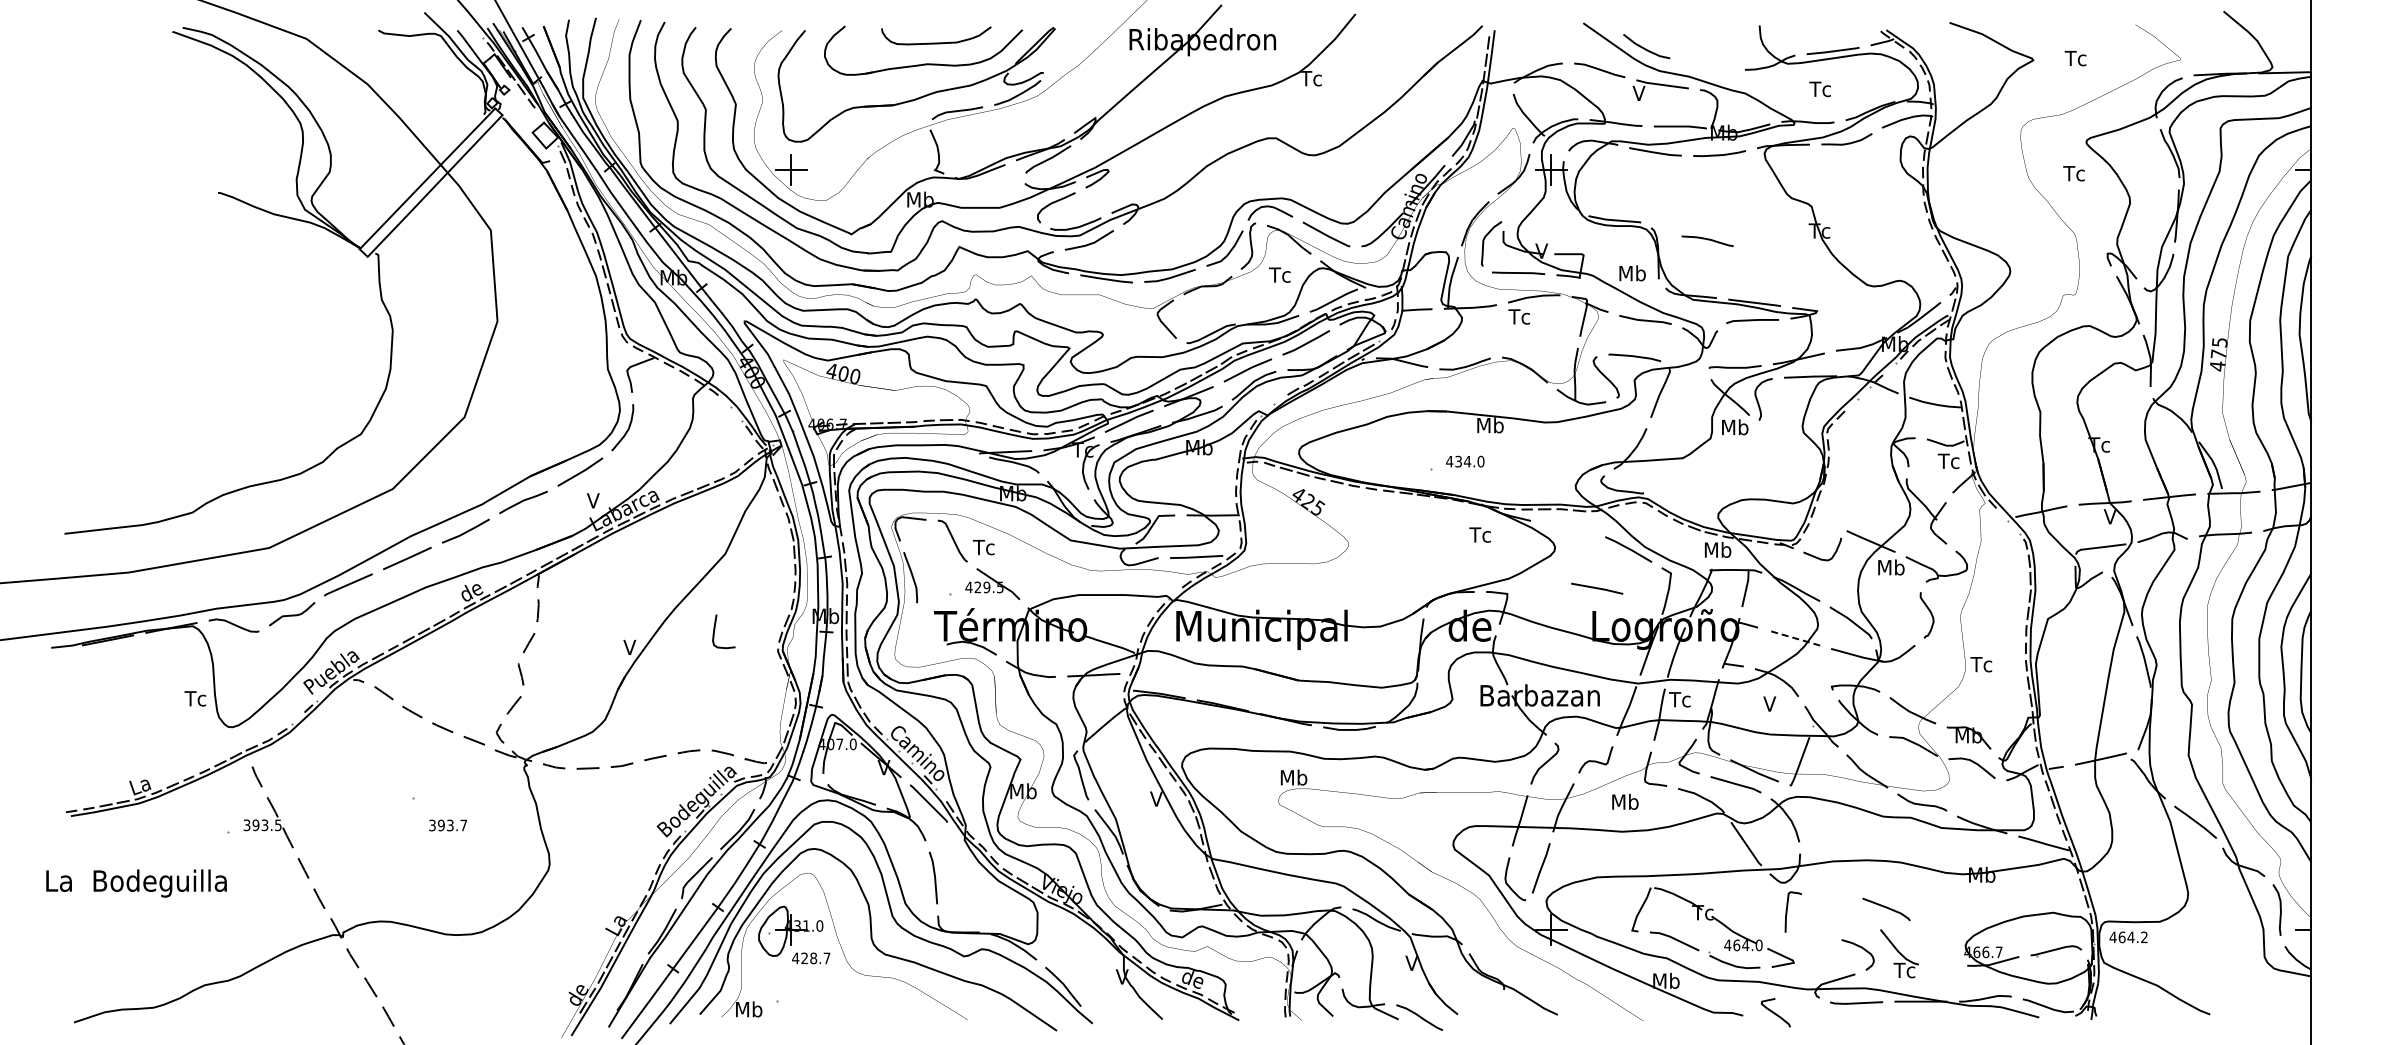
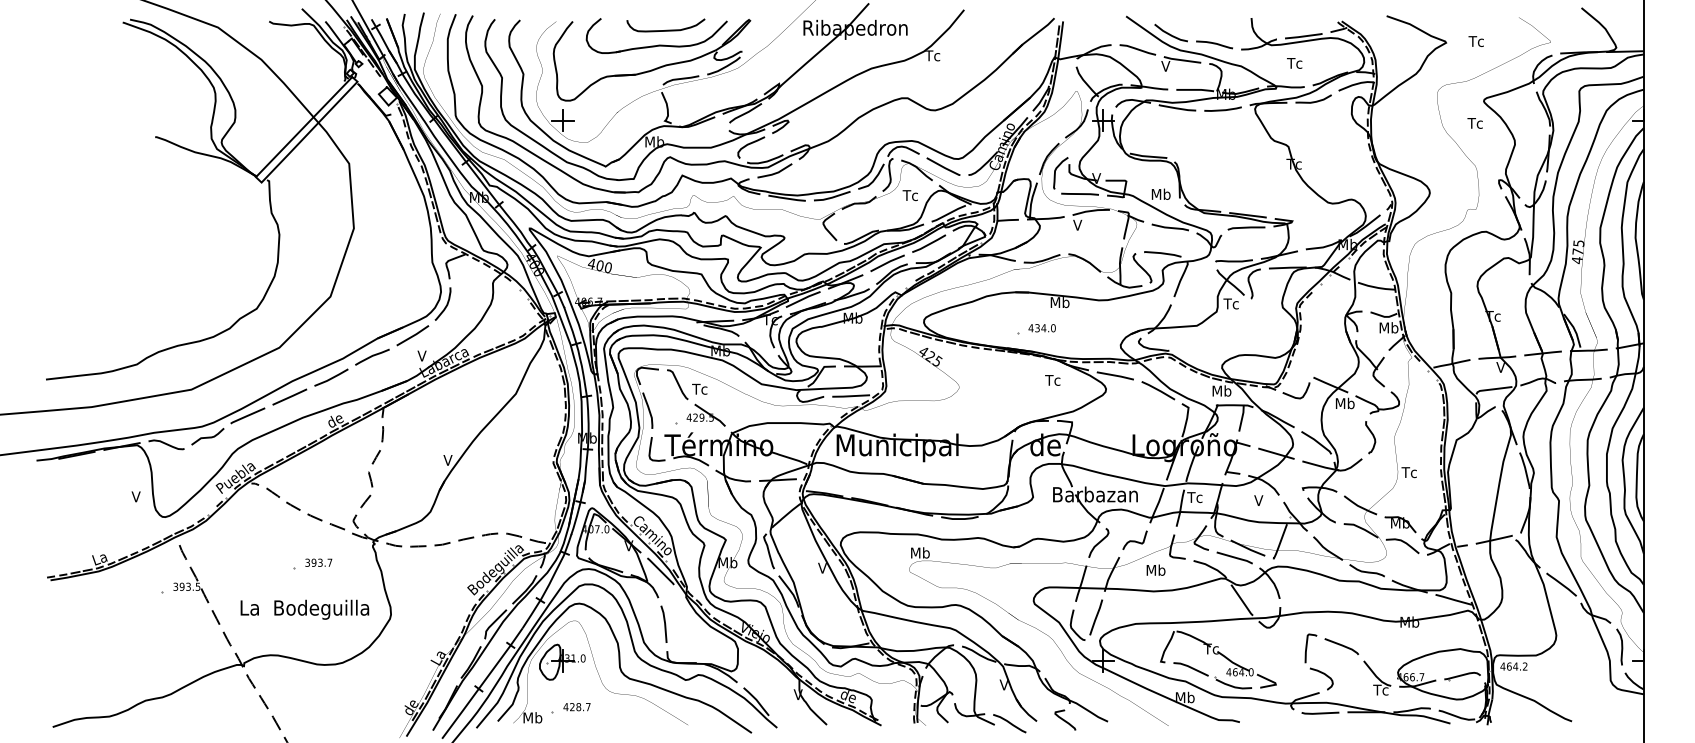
curve: (1707, 240) -> (1214, 44), moved
text: (1518, 316) -> (1080, 224), Tc -> V
text: (1734, 427) -> (1233, 303), Mb -> Tc
text: (1951, 461) -> (1388, 328), Tc -> Mb
line: (1597, 588) -> (1115, 375), moved
curve: (715, 629) -> (651, 447), moved
line: (1794, 638) -> (1276, 453), dashed -> solid
text: (195, 698) -> (139, 496), Tc -> V
text: (447, 825) -> (318, 562), moved
text: (136, 883) -> (304, 609), moved
curve: (1787, 911) -> (1306, 648), moved
part: (1899, 953) -> (1377, 678), moved
text: (811, 958) -> (577, 707), moved
curve: (1775, 1012) -> (1065, 719), moved

